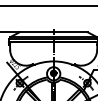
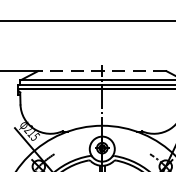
line: (53, 32) -> (101, 71), solid -> dashed

